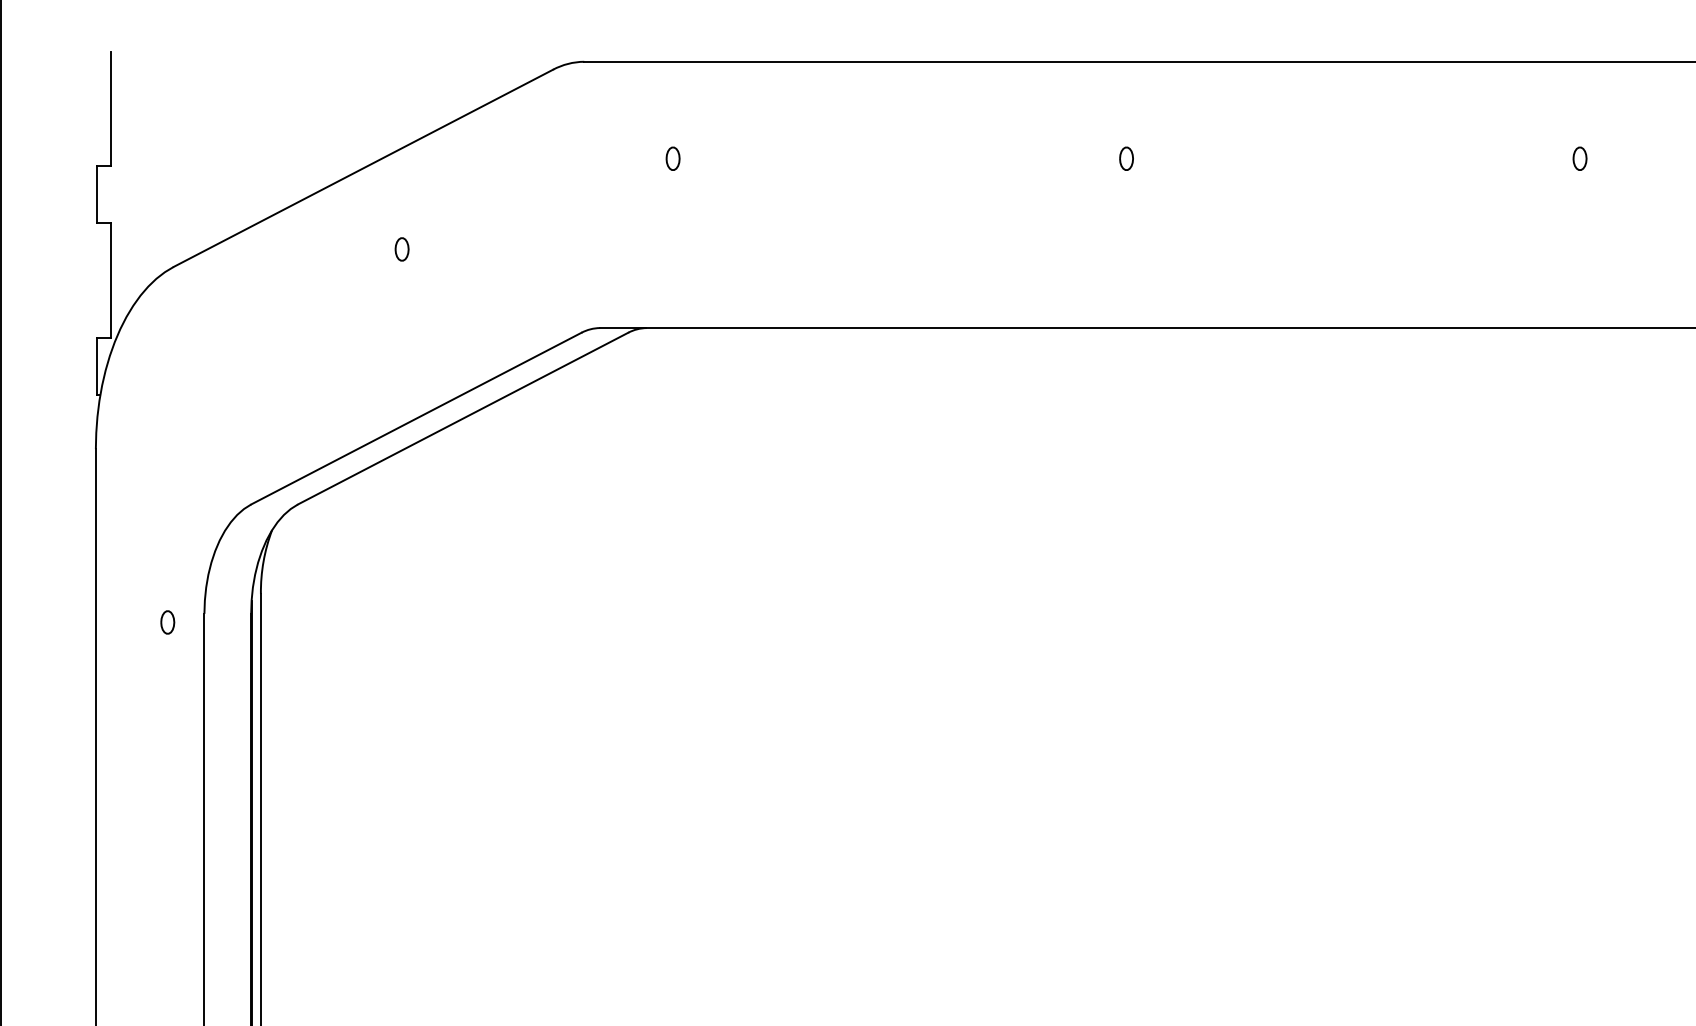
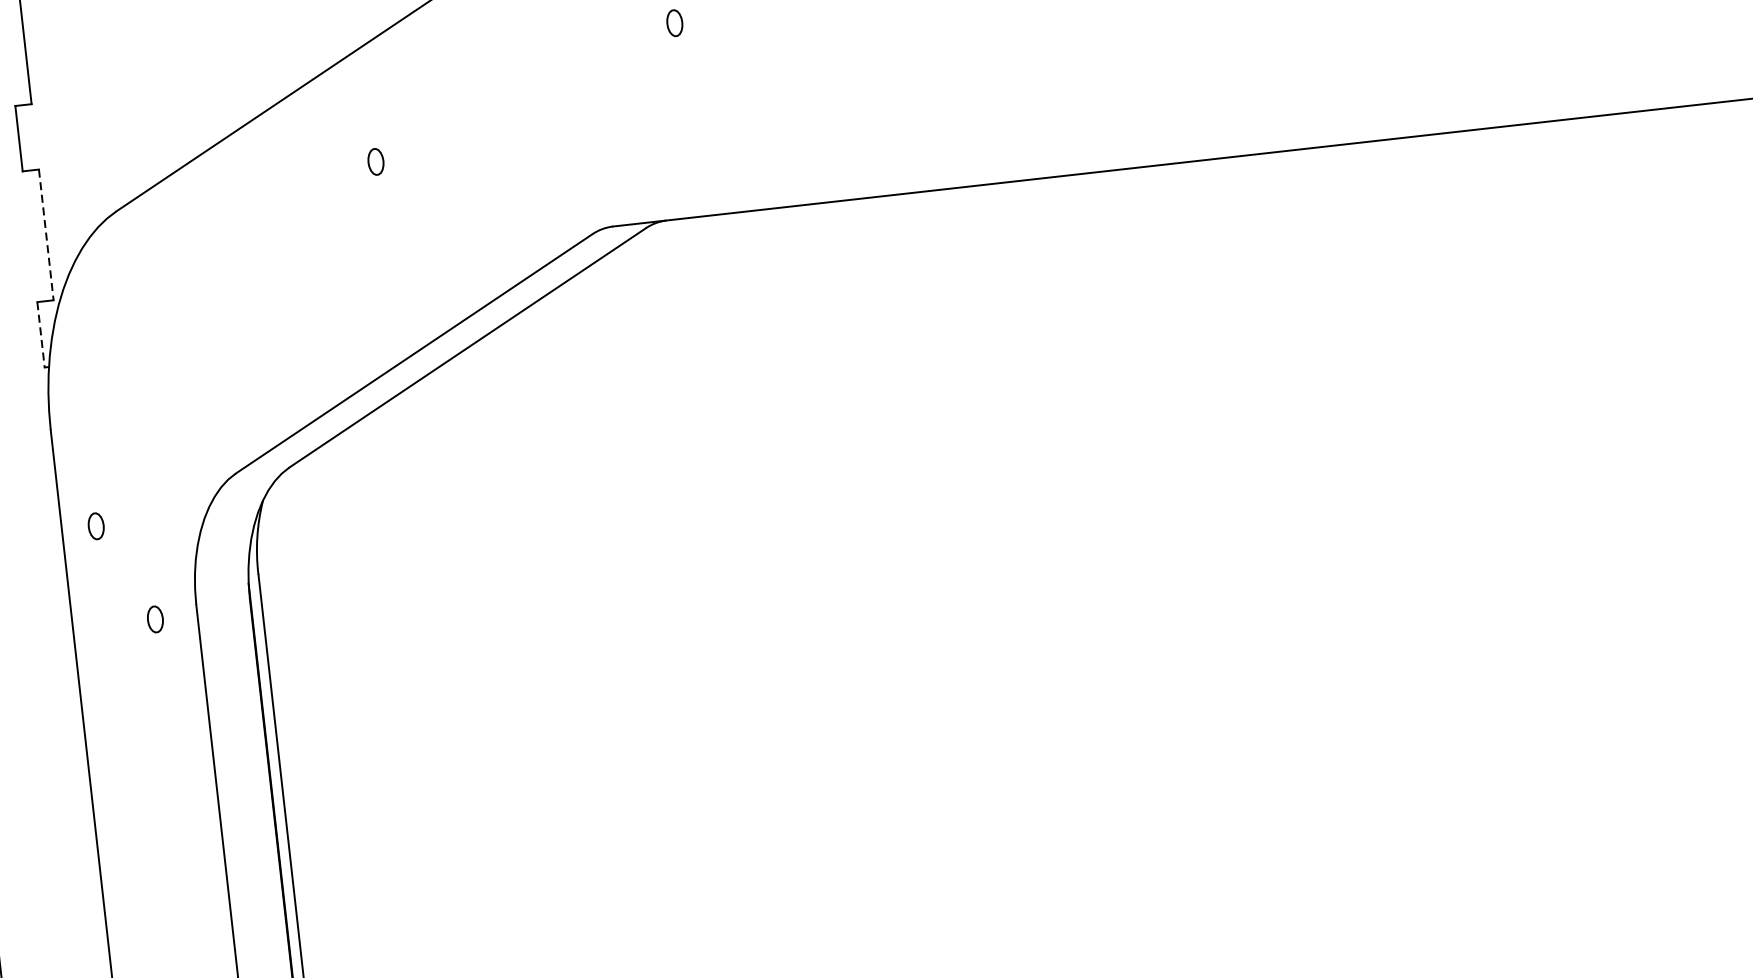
line: (110, 281) -> (45, 236), solid -> dashed
line: (96, 366) -> (40, 335), solid -> dashed
part: (125, 536) -> (95, 526), added

